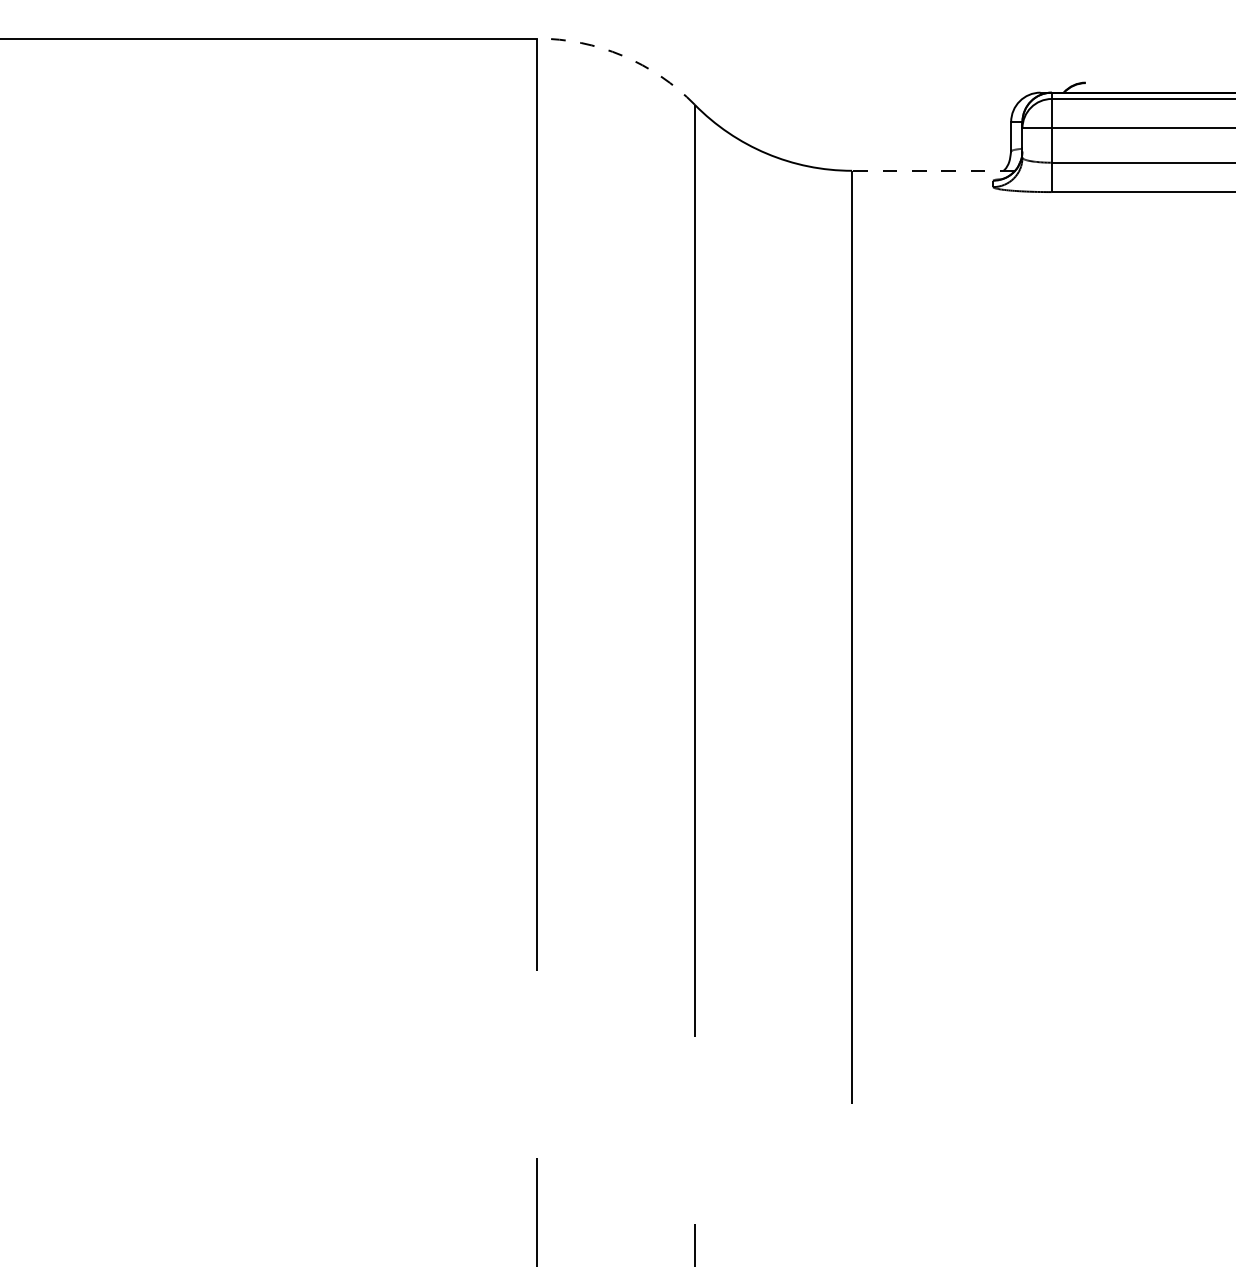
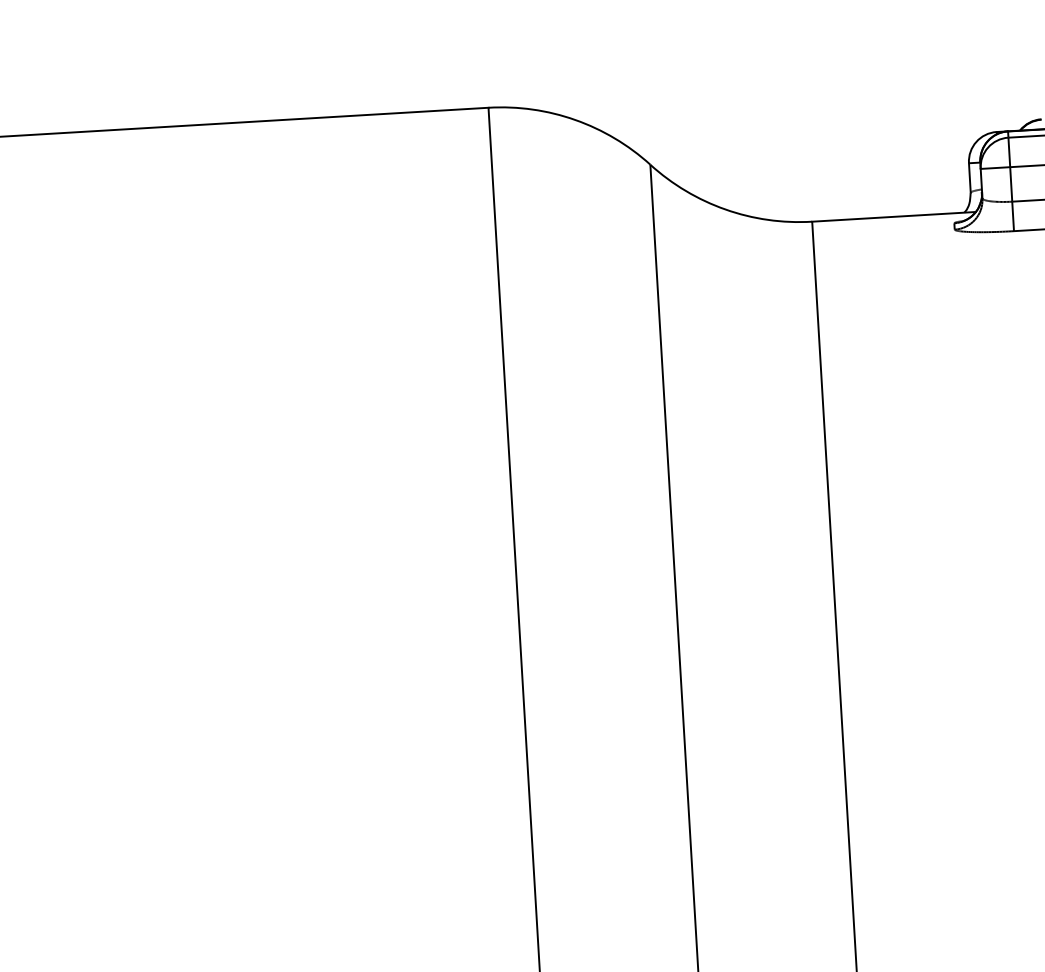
arc: (622, 55) -> (574, 119), dashed -> solid
line: (932, 170) -> (892, 216), dashed -> solid

